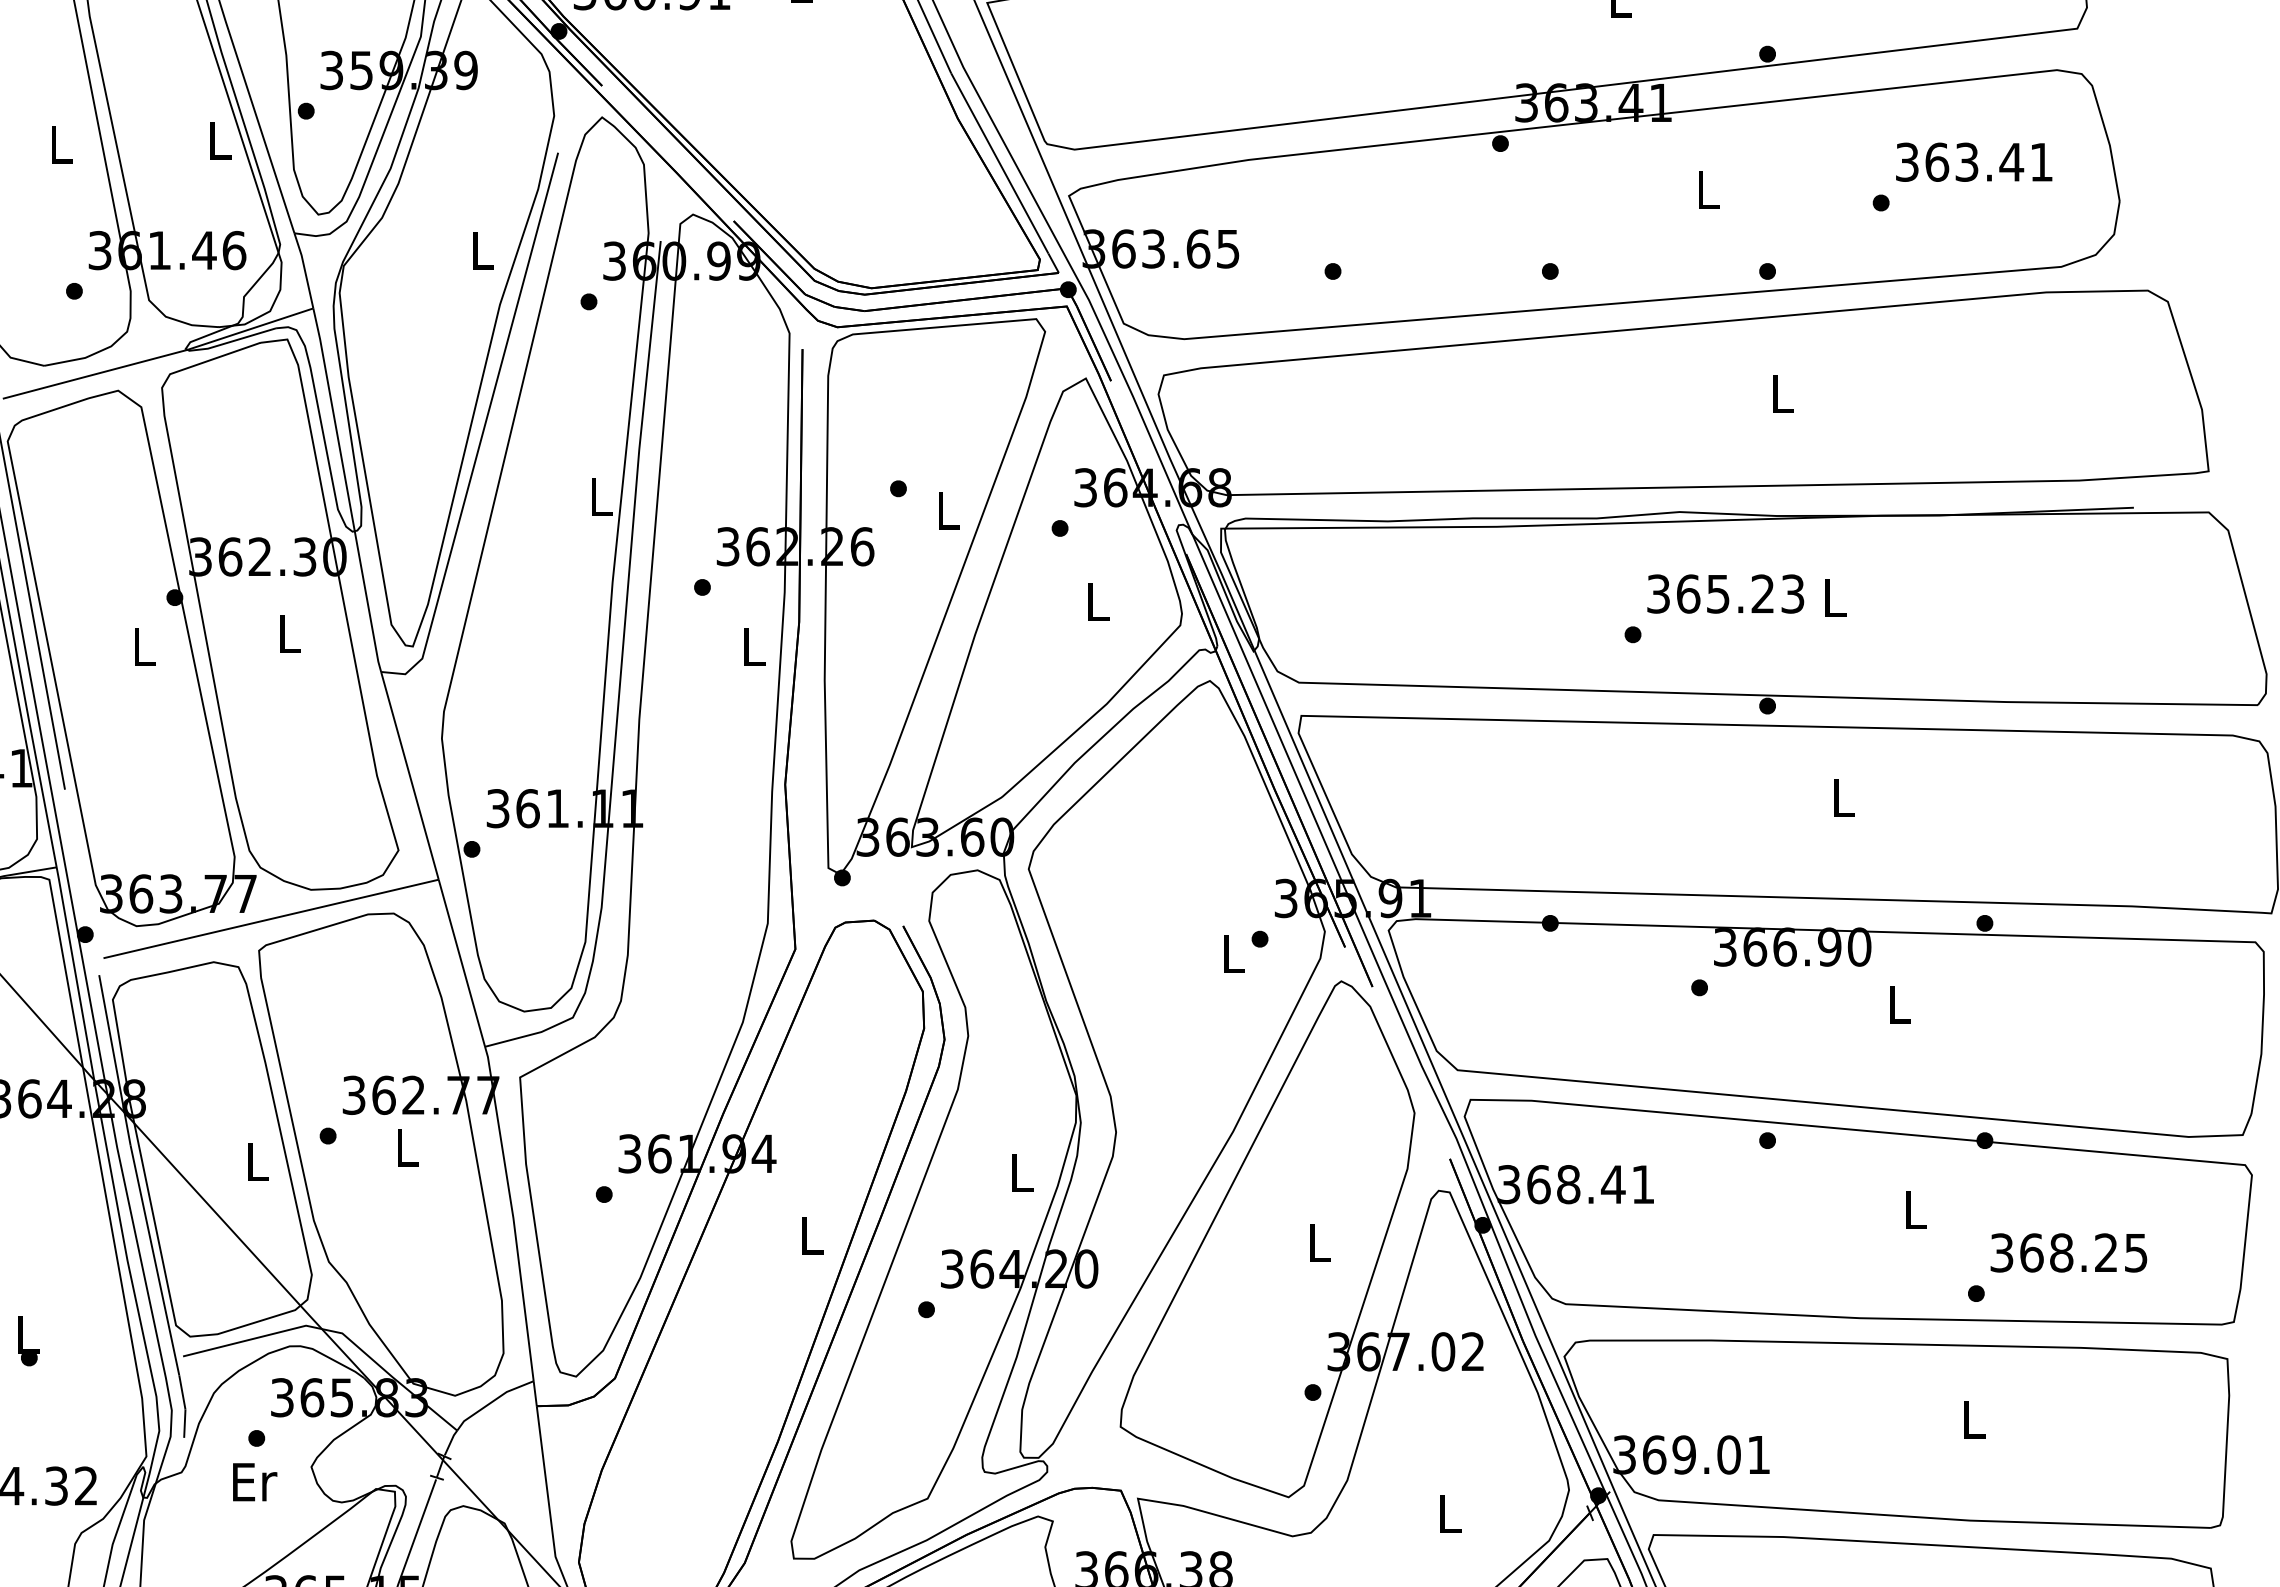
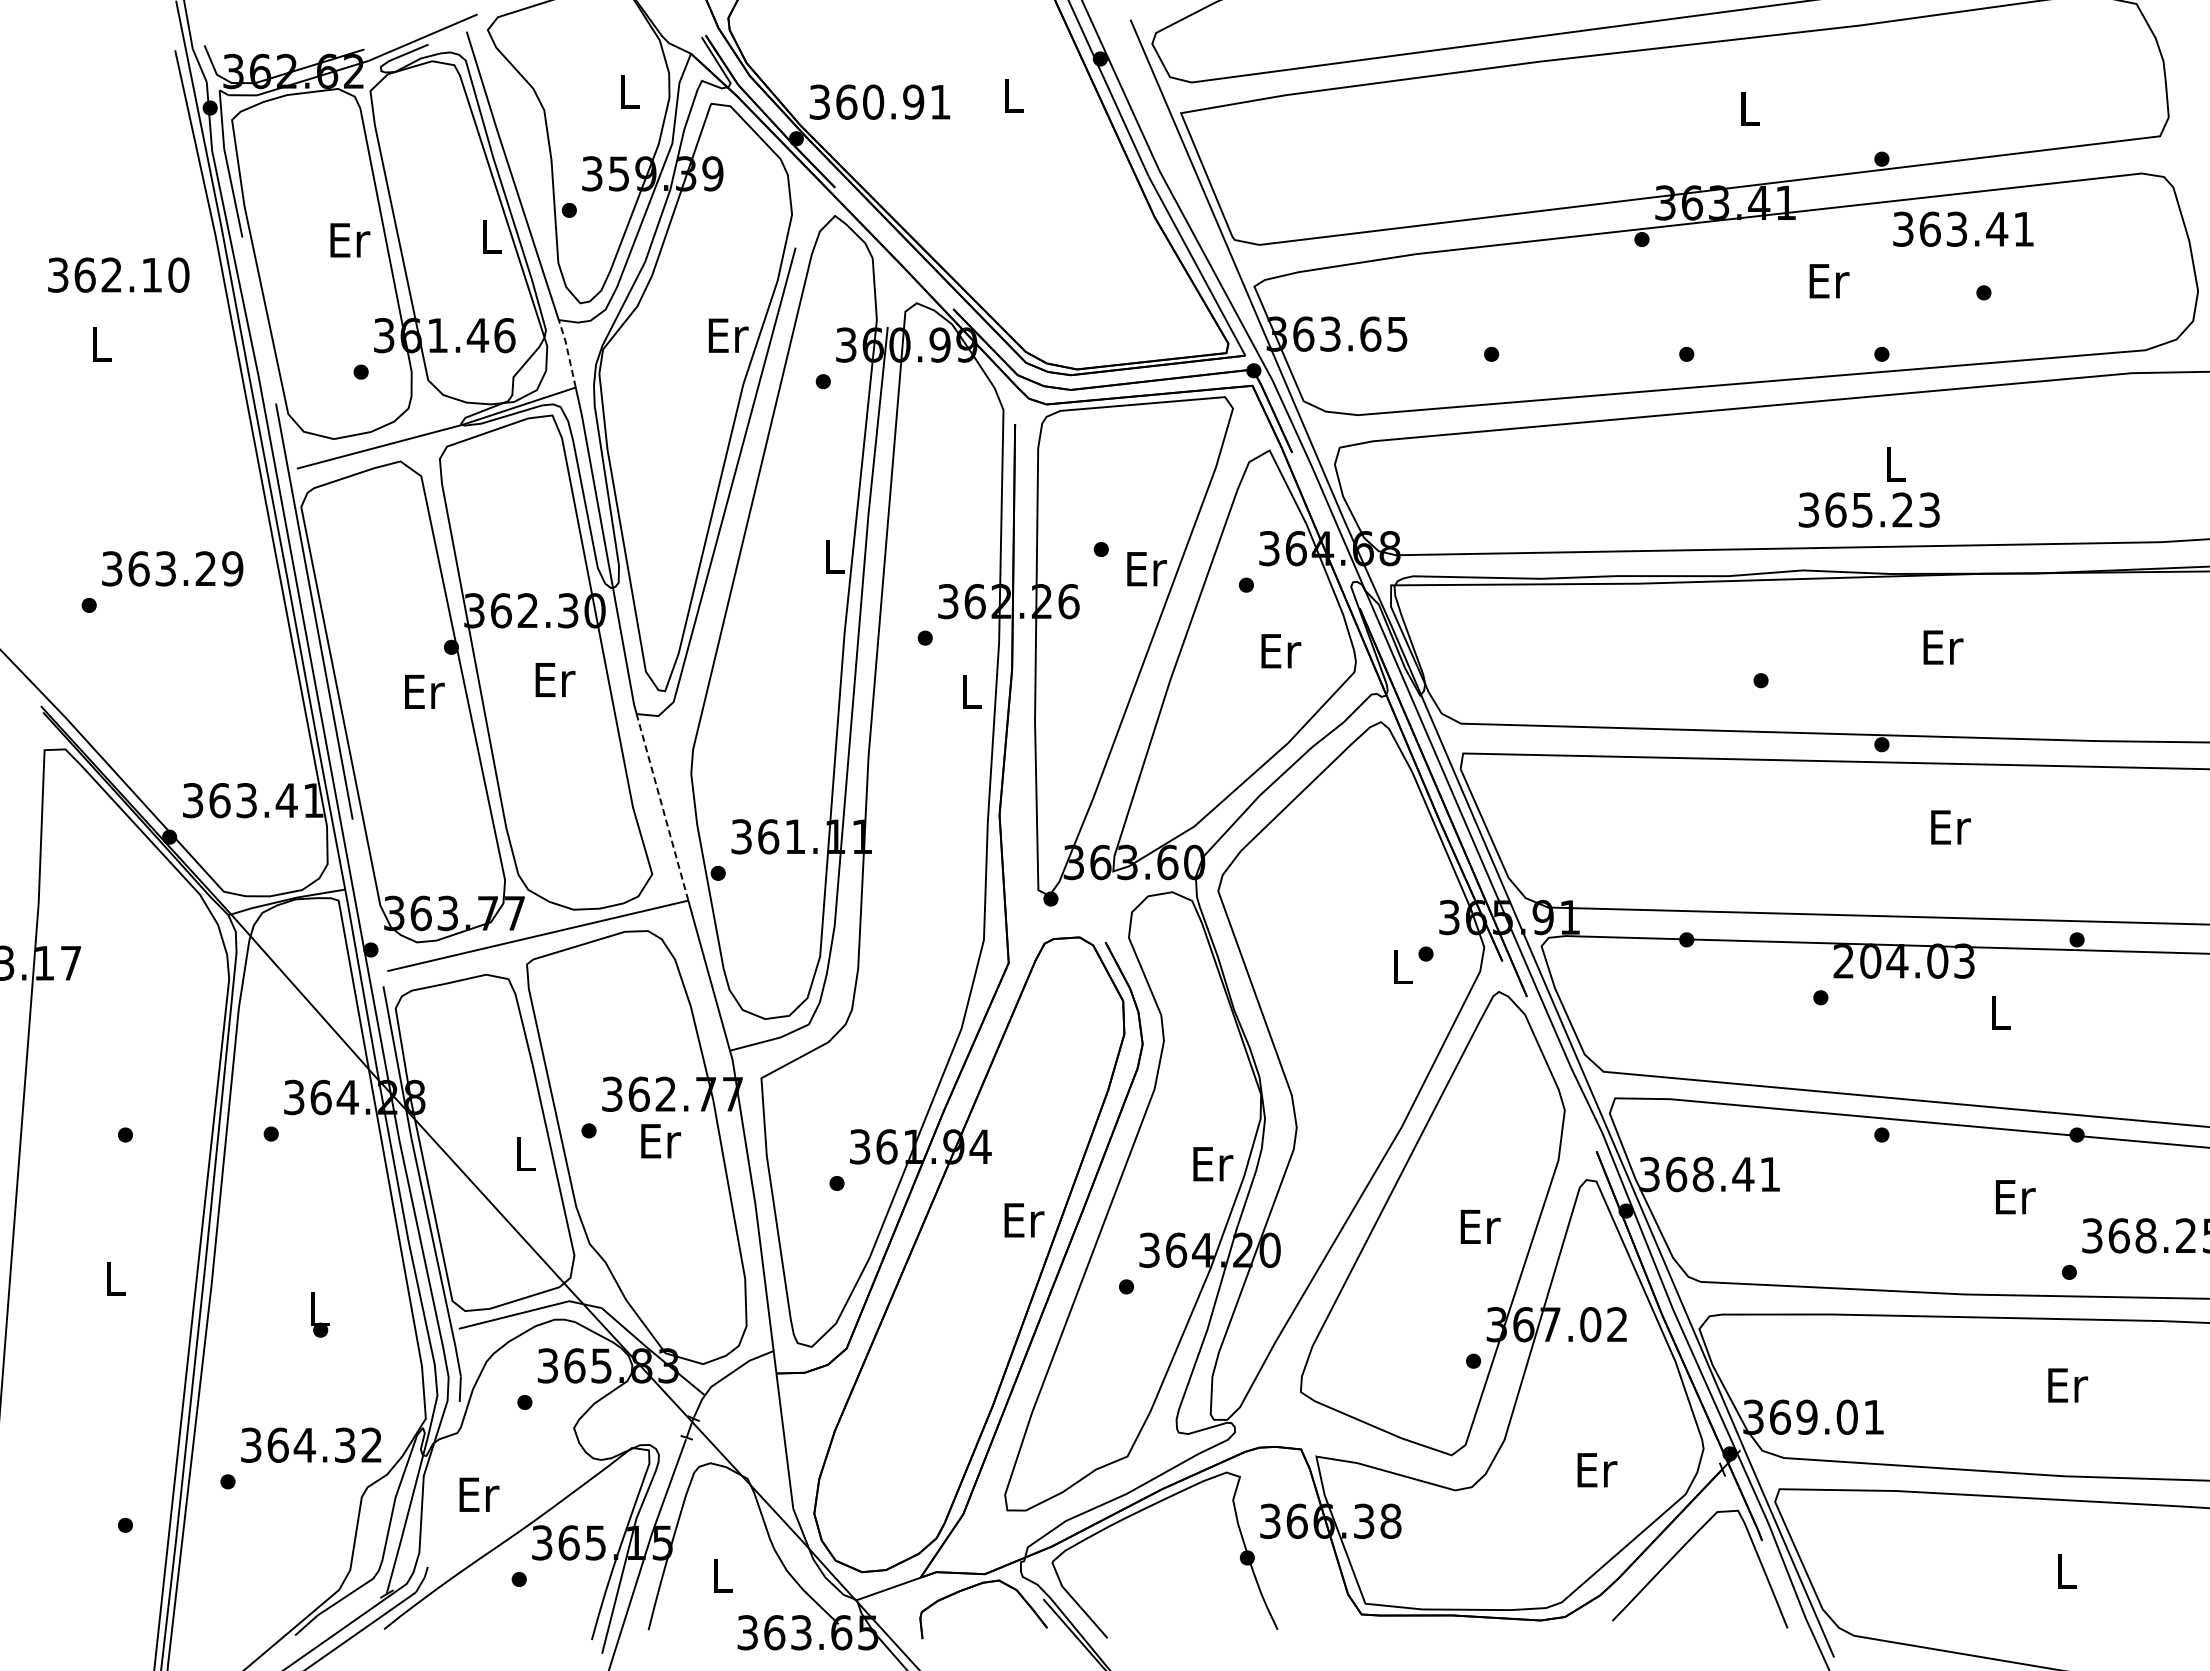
text: (62, 144) -> (350, 240), L -> Er
text: (1974, 161) -> (1963, 228), moved
text: (1709, 190) -> (1829, 281), L -> Er
text: (483, 250) -> (728, 335), L -> Er
line: (305, 269) -> (568, 352), solid -> dashed
text: (949, 511) -> (1147, 569), L -> Er
text: (1725, 593) -> (1869, 509), moved
text: (1836, 597) -> (1943, 647), L -> Er
text: (1099, 602) -> (1281, 651), L -> Er
text: (290, 633) -> (555, 679), L -> Er
text: (144, 646) -> (424, 691), L -> Er
line: (409, 775) -> (662, 807), solid -> dashed
text: (1843, 798) -> (1950, 827), L -> Er
text: (1792, 946) -> (1904, 960), 366.90 -> 204.03
text: (408, 1147) -> (661, 1141), L -> Er
text: (1023, 1173) -> (1213, 1164), L -> Er
text: (1916, 1210) -> (2015, 1197), L -> Er
text: (812, 1235) -> (1024, 1220), L -> Er
text: (1320, 1242) -> (1480, 1226), L -> Er
text: (1975, 1419) -> (2068, 1385), L -> Er
text: (255, 1481) -> (479, 1494), moved
text: (1450, 1514) -> (1597, 1470), L -> Er

